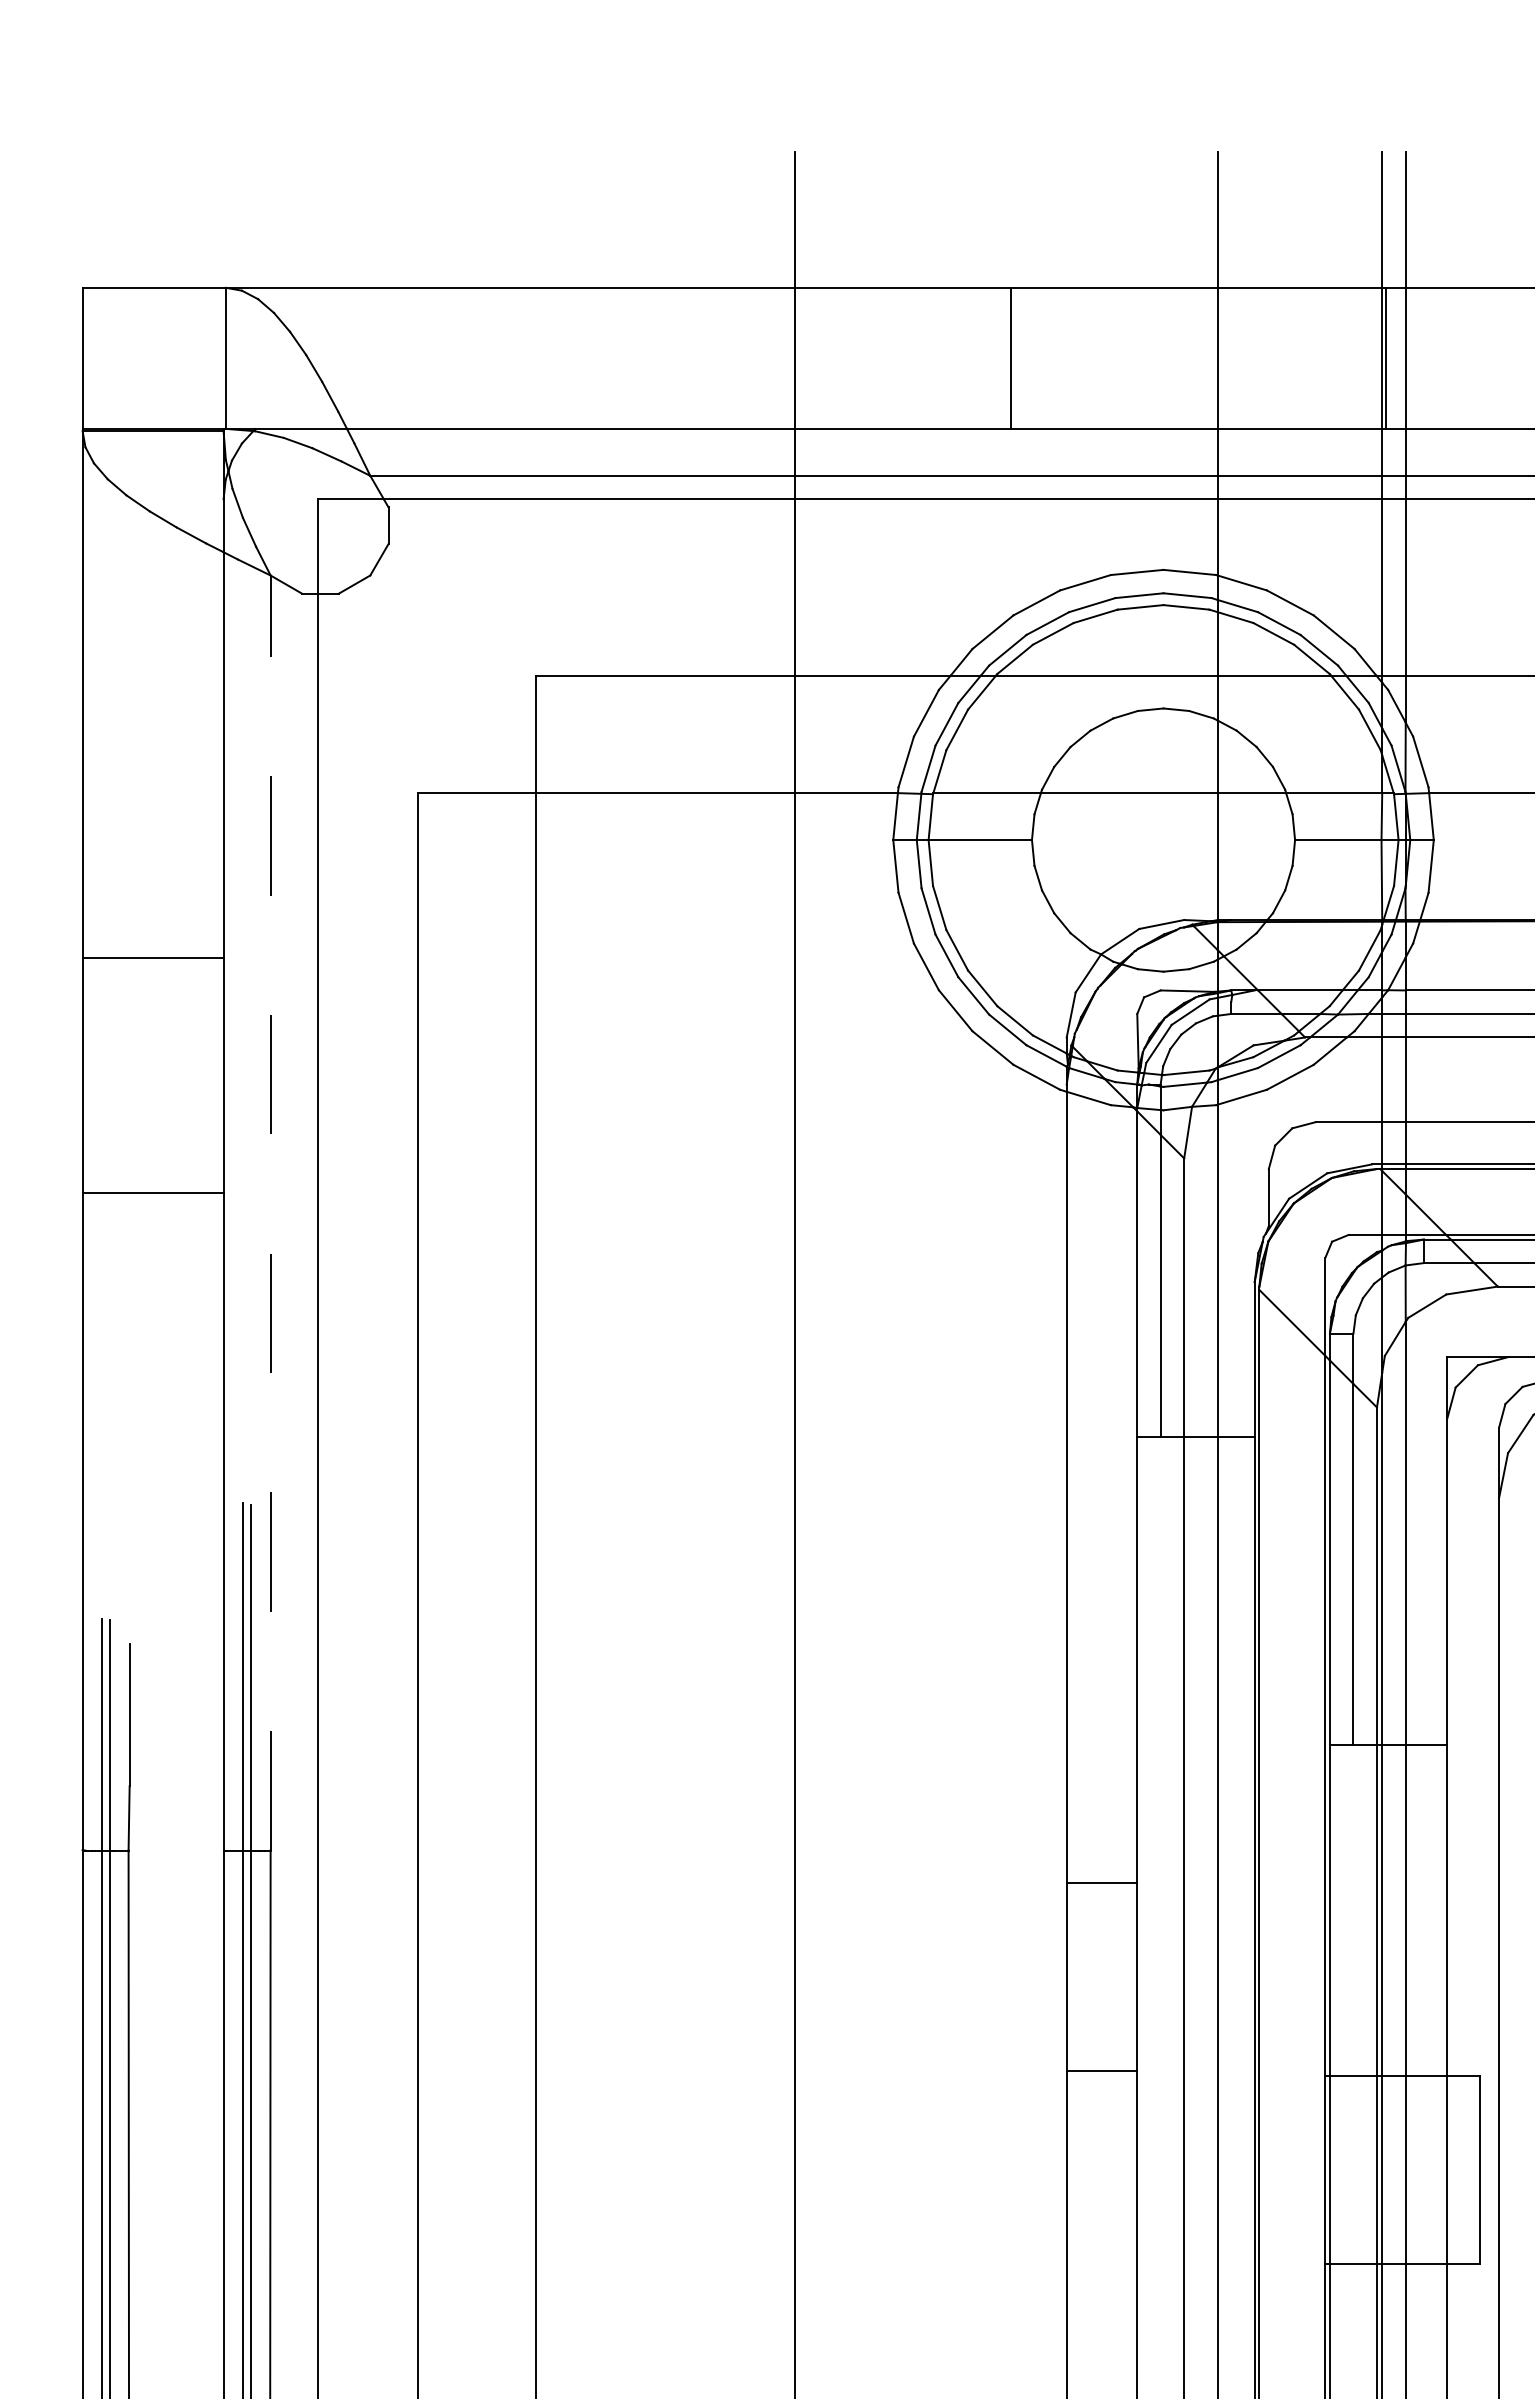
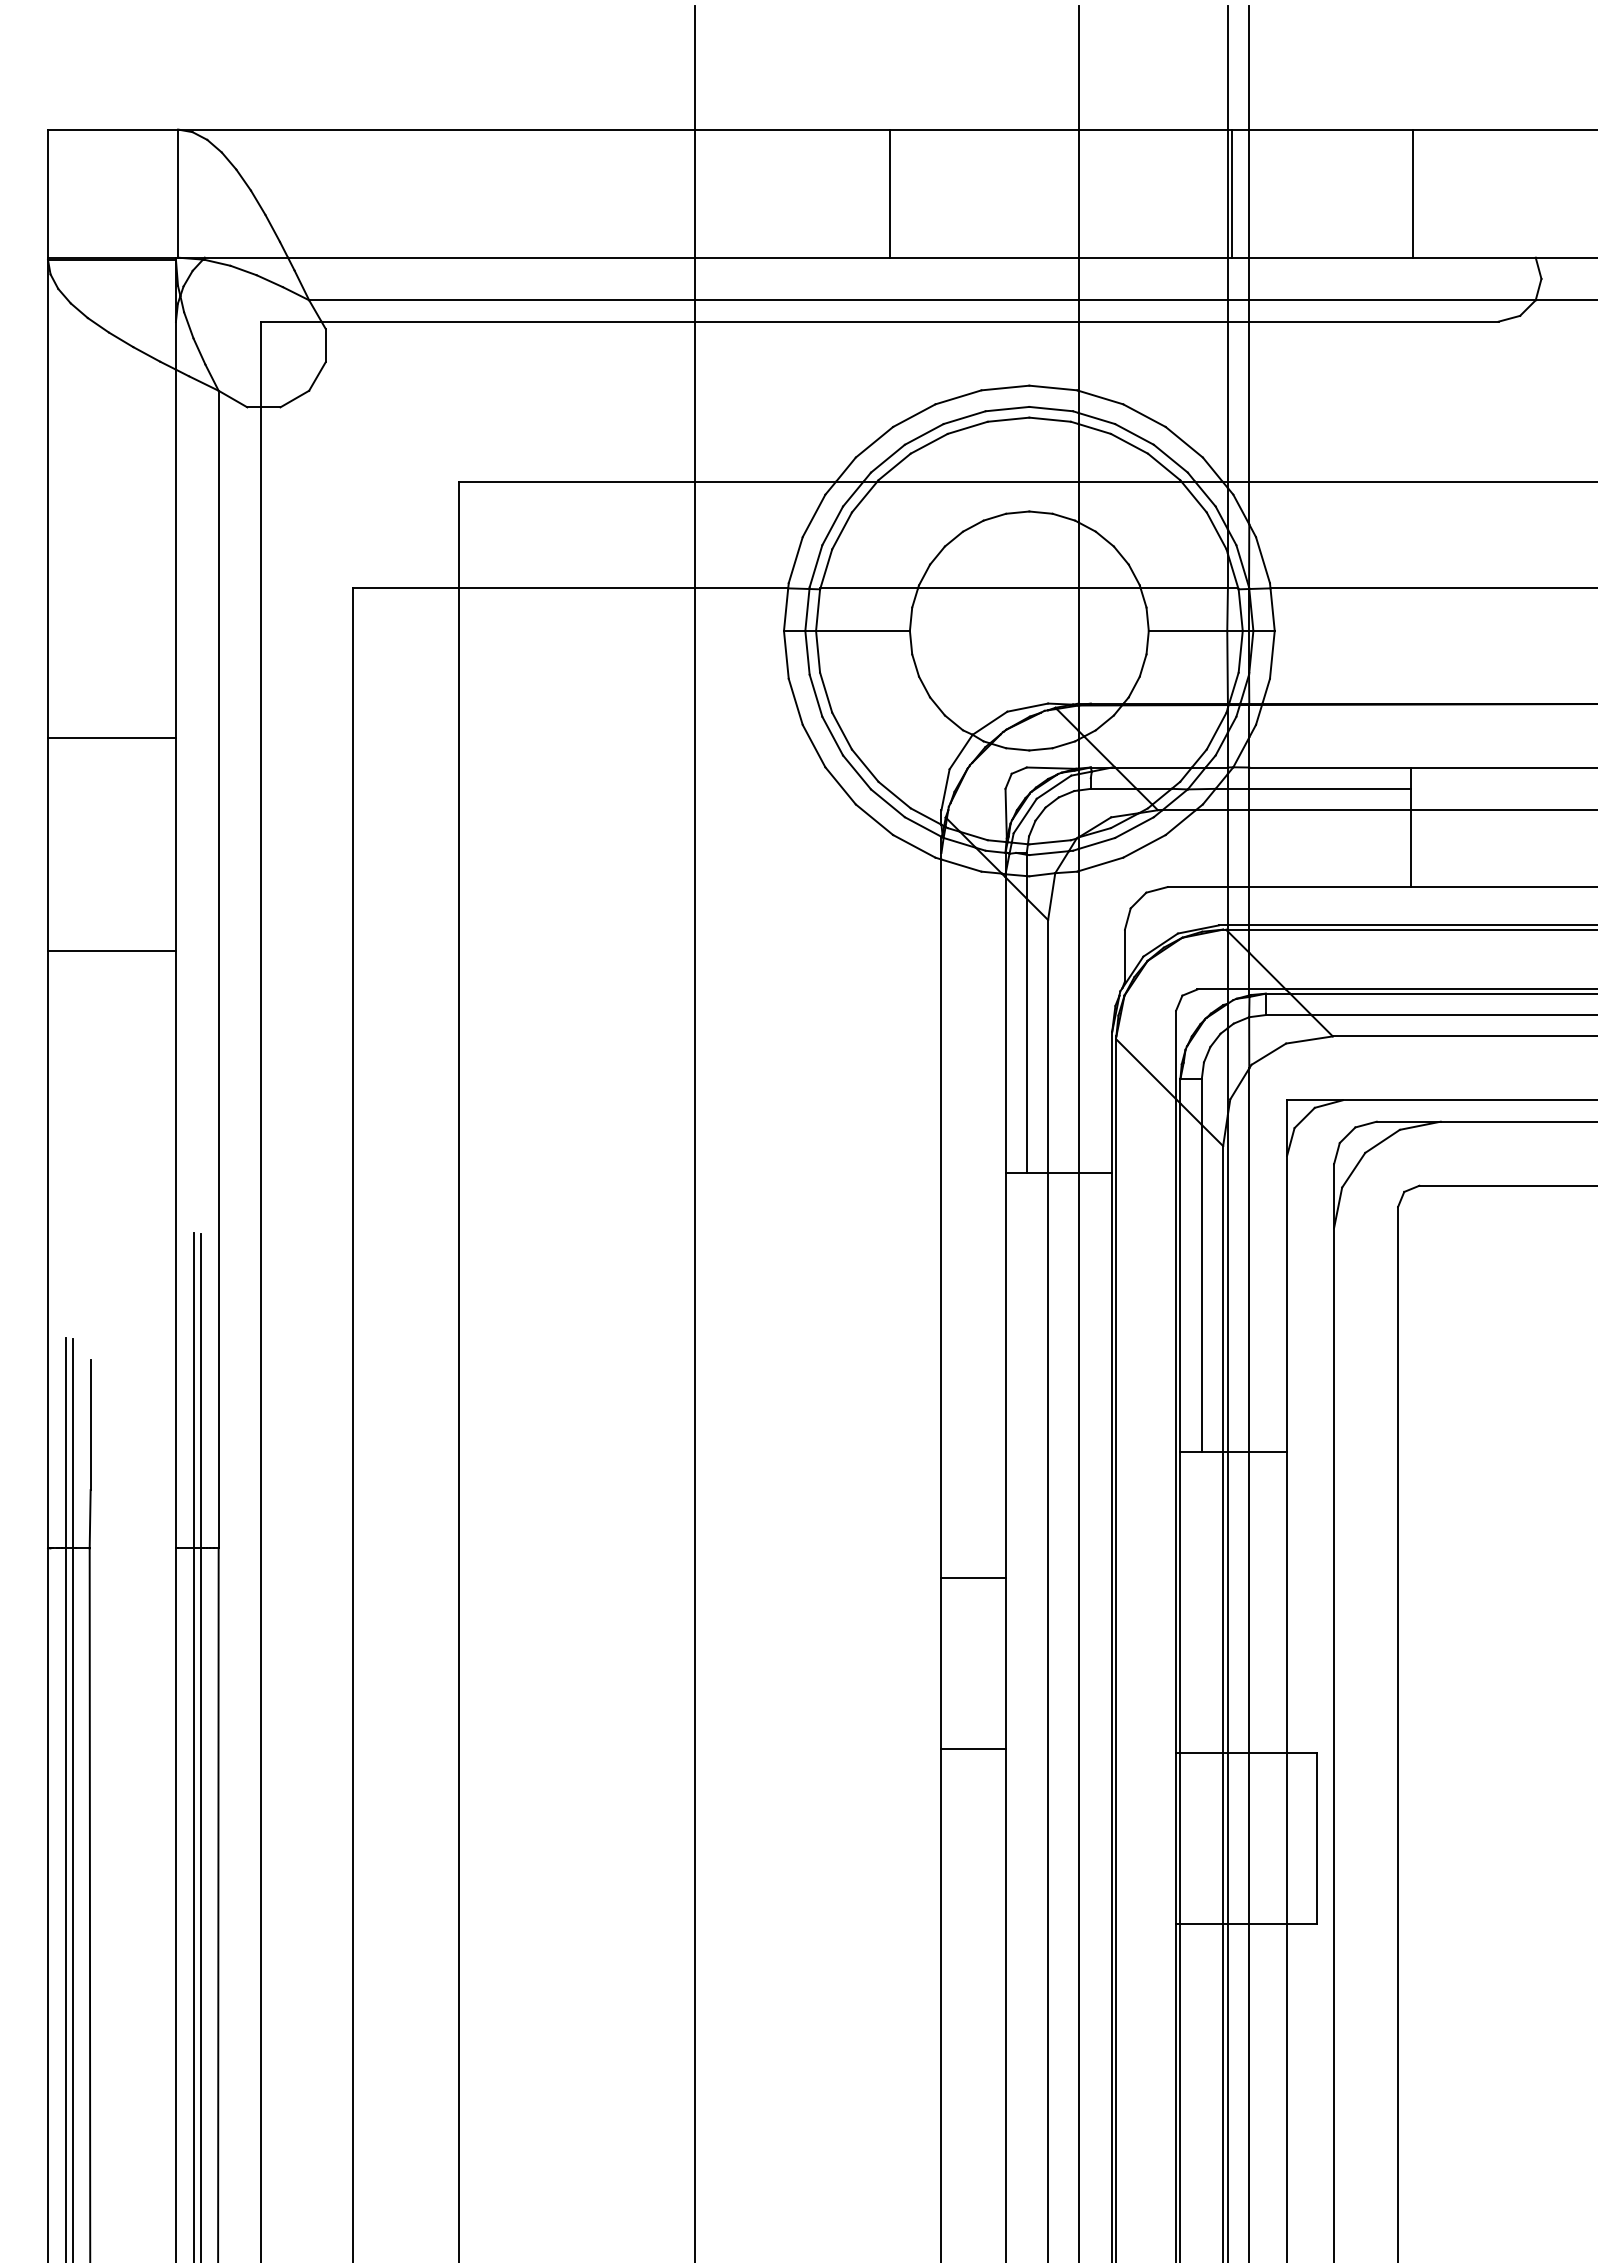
line: (270, 1212) -> (218, 969), dashed -> solid

